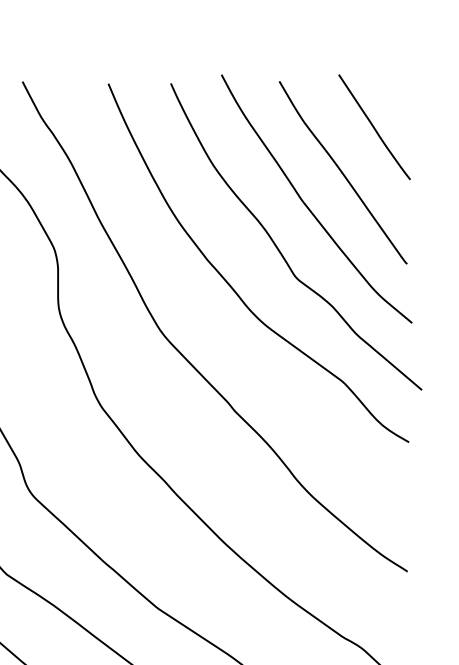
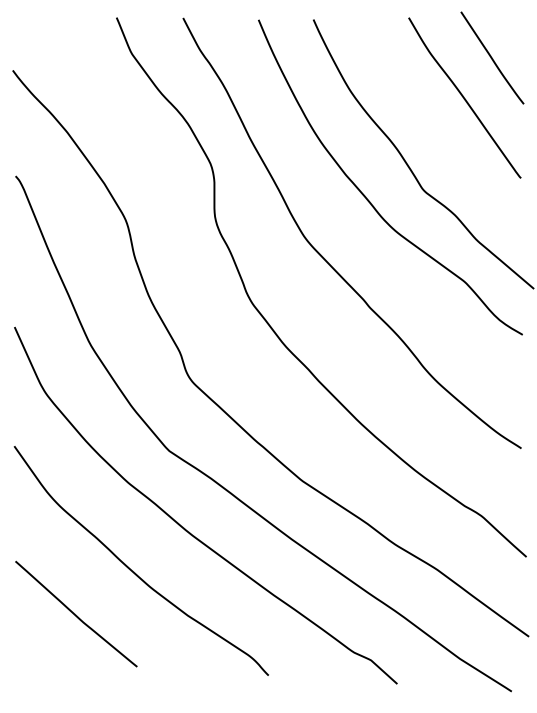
curve: (307, 205) -> (433, 126), removed

